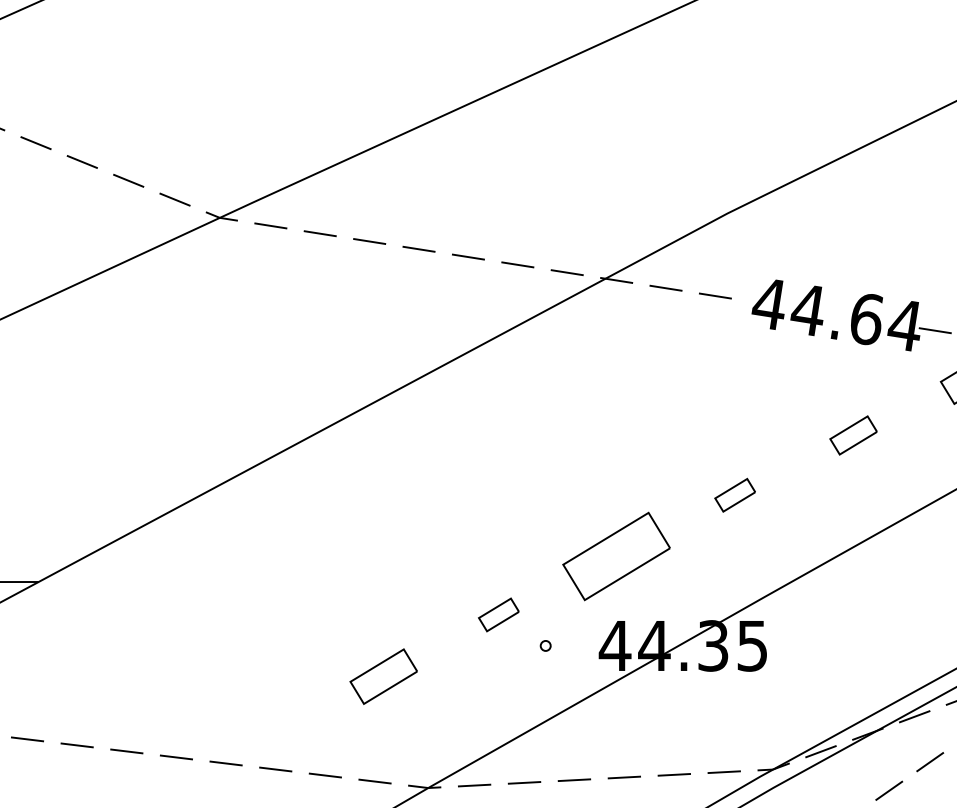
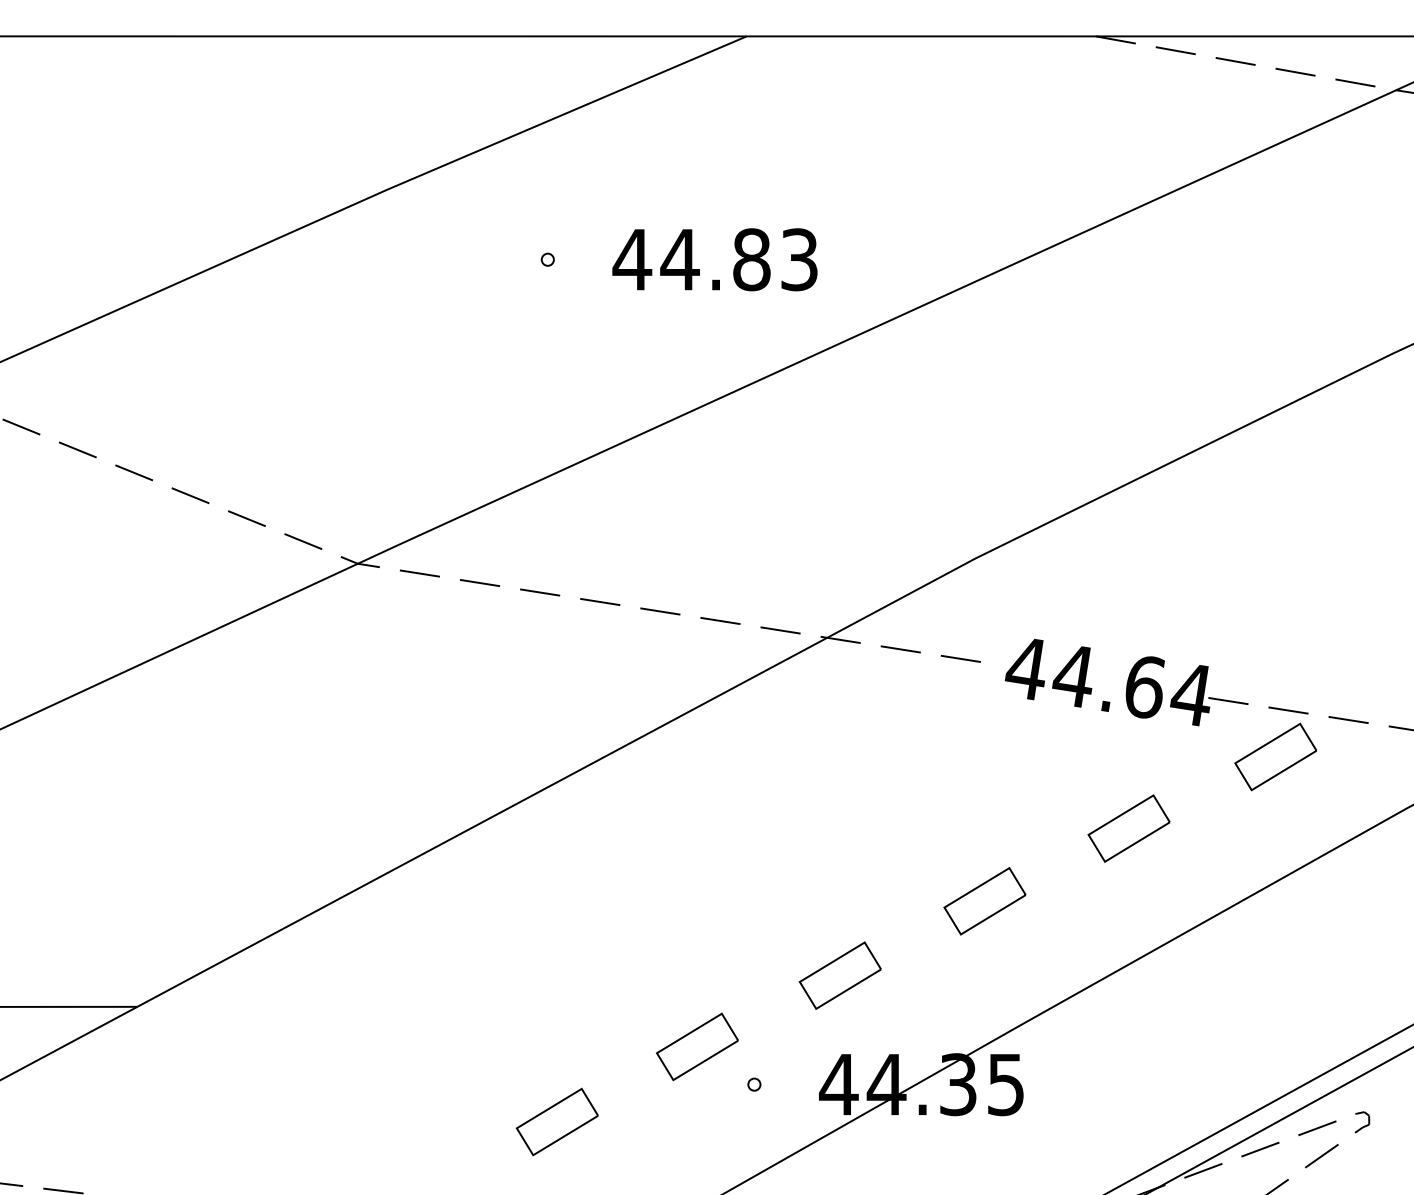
part: (853, 435) -> (1128, 828), size x1.43
part: (734, 495) -> (984, 901), size x1.67
part: (615, 556) -> (839, 975), size x0.62
part: (498, 614) -> (697, 1046), size x1.67

